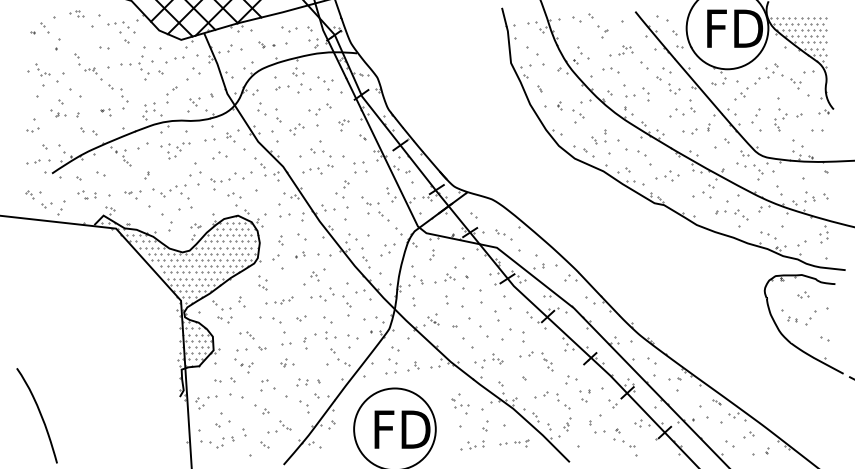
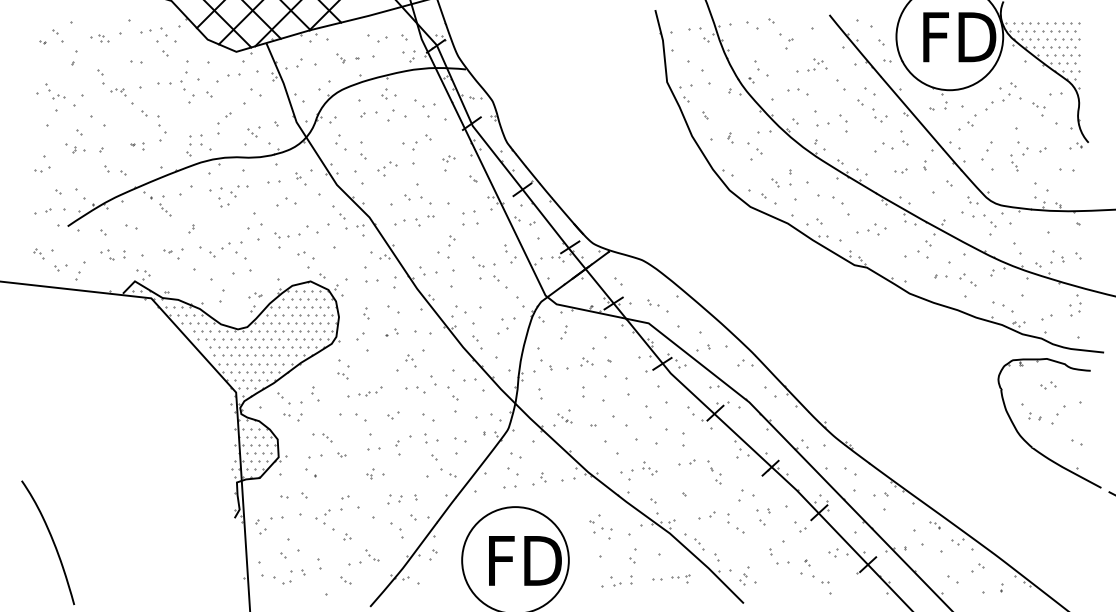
part: (76, 13) -> (99, 38), moved
part: (689, 130) -> (900, 170), size x0.62
part: (250, 367) -> (326, 516), moved
part: (567, 424) -> (744, 575), moved

